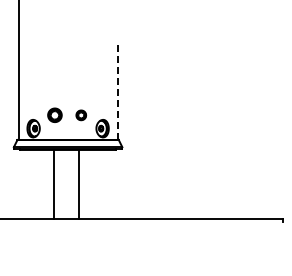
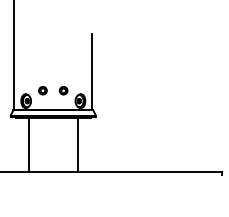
line: (117, 91) -> (92, 71), dashed -> solid
part: (54, 115) -> (42, 90), size x0.71
line: (53, 184) -> (28, 145), moved
line: (79, 184) -> (77, 145), moved

